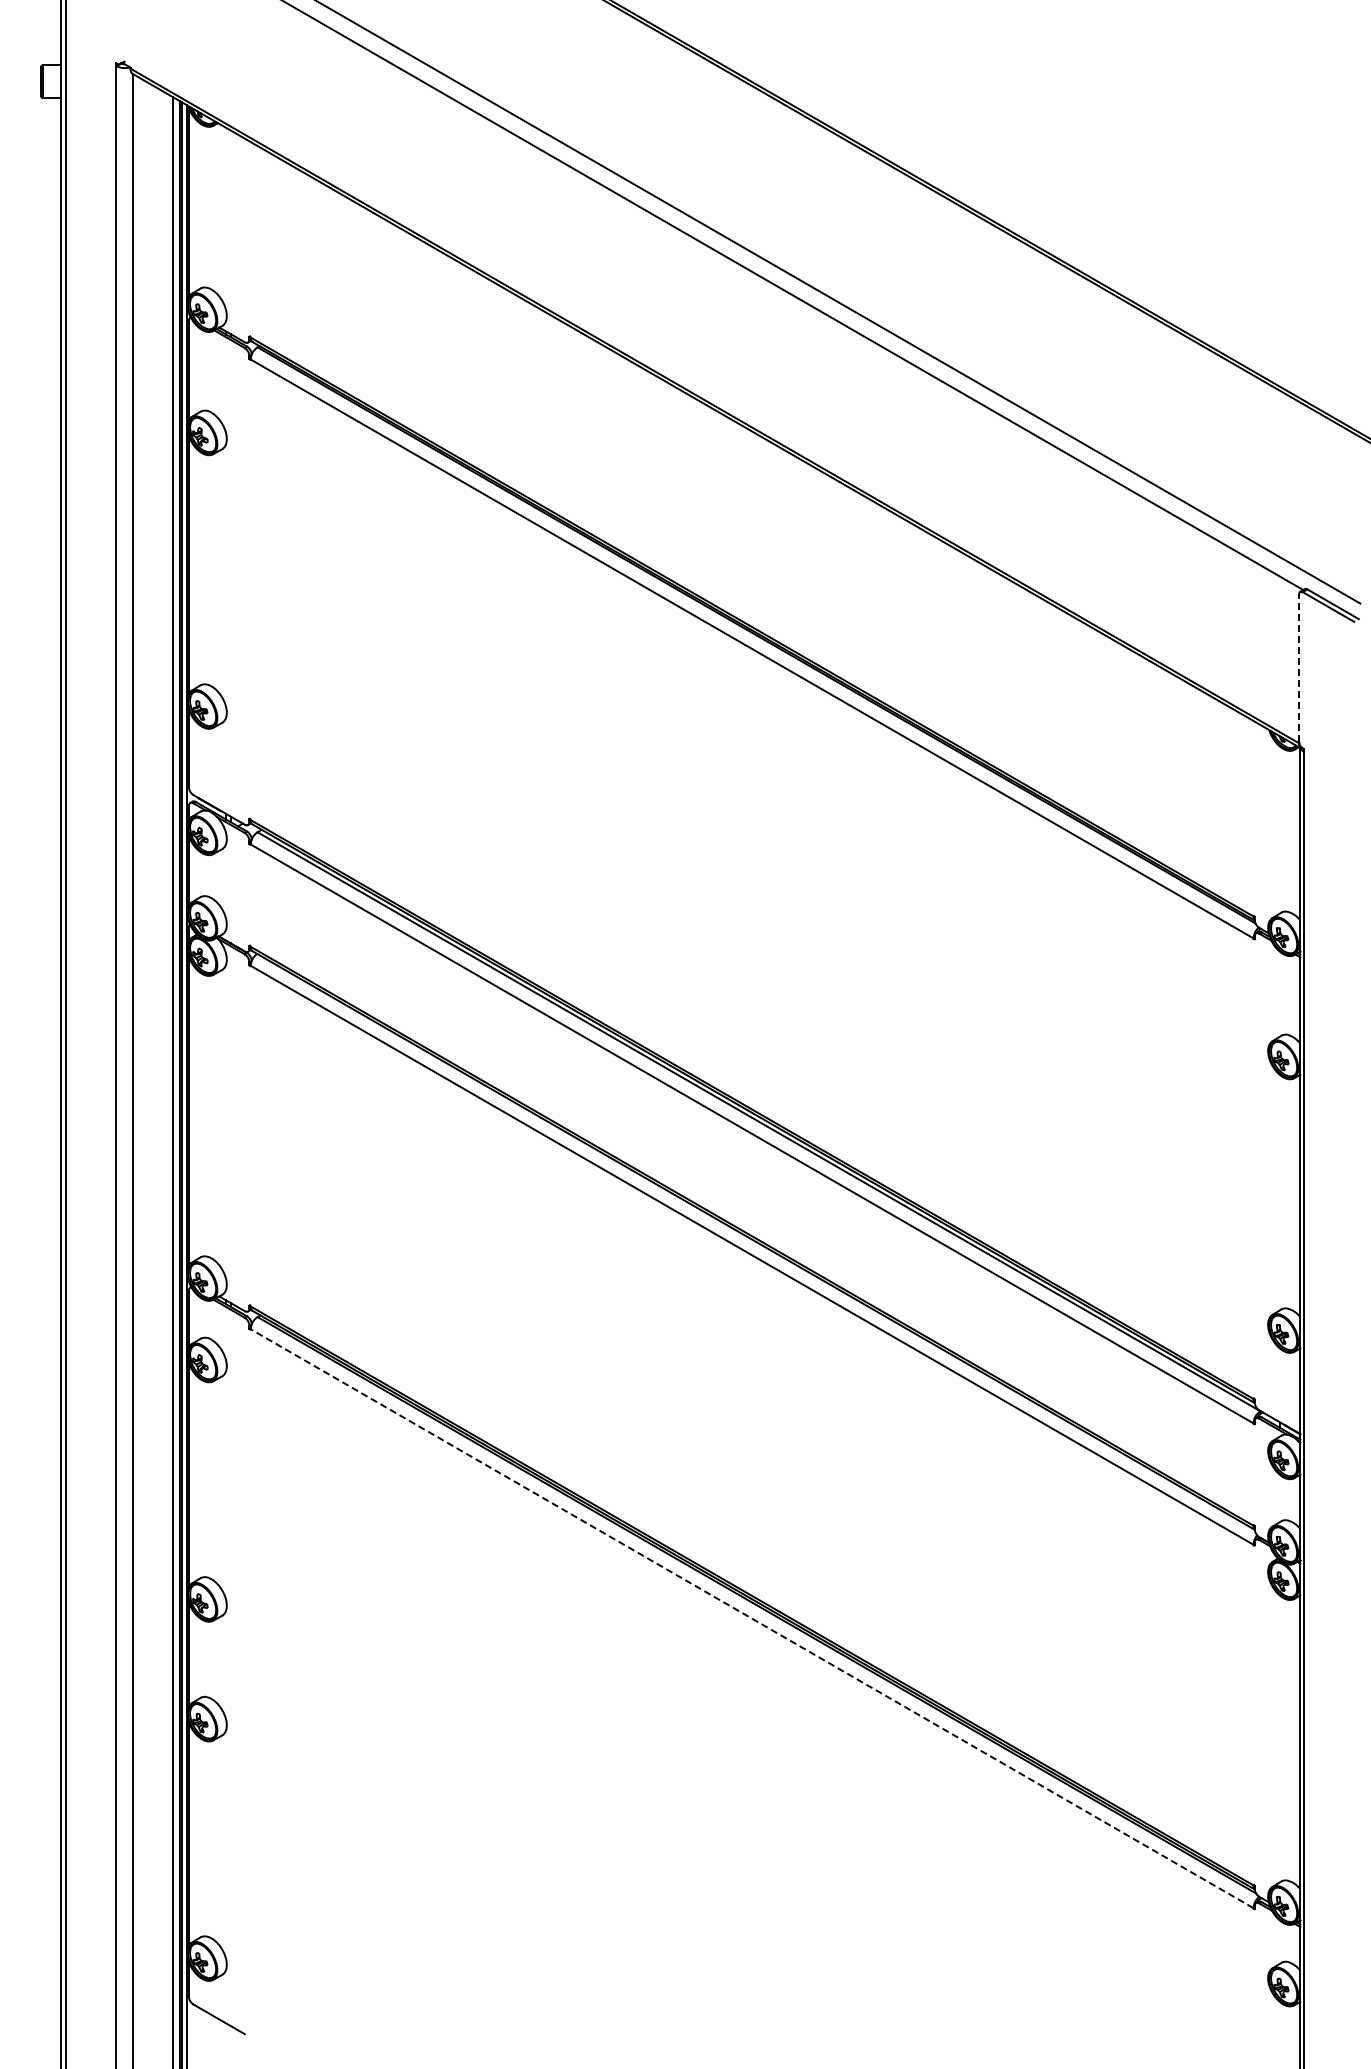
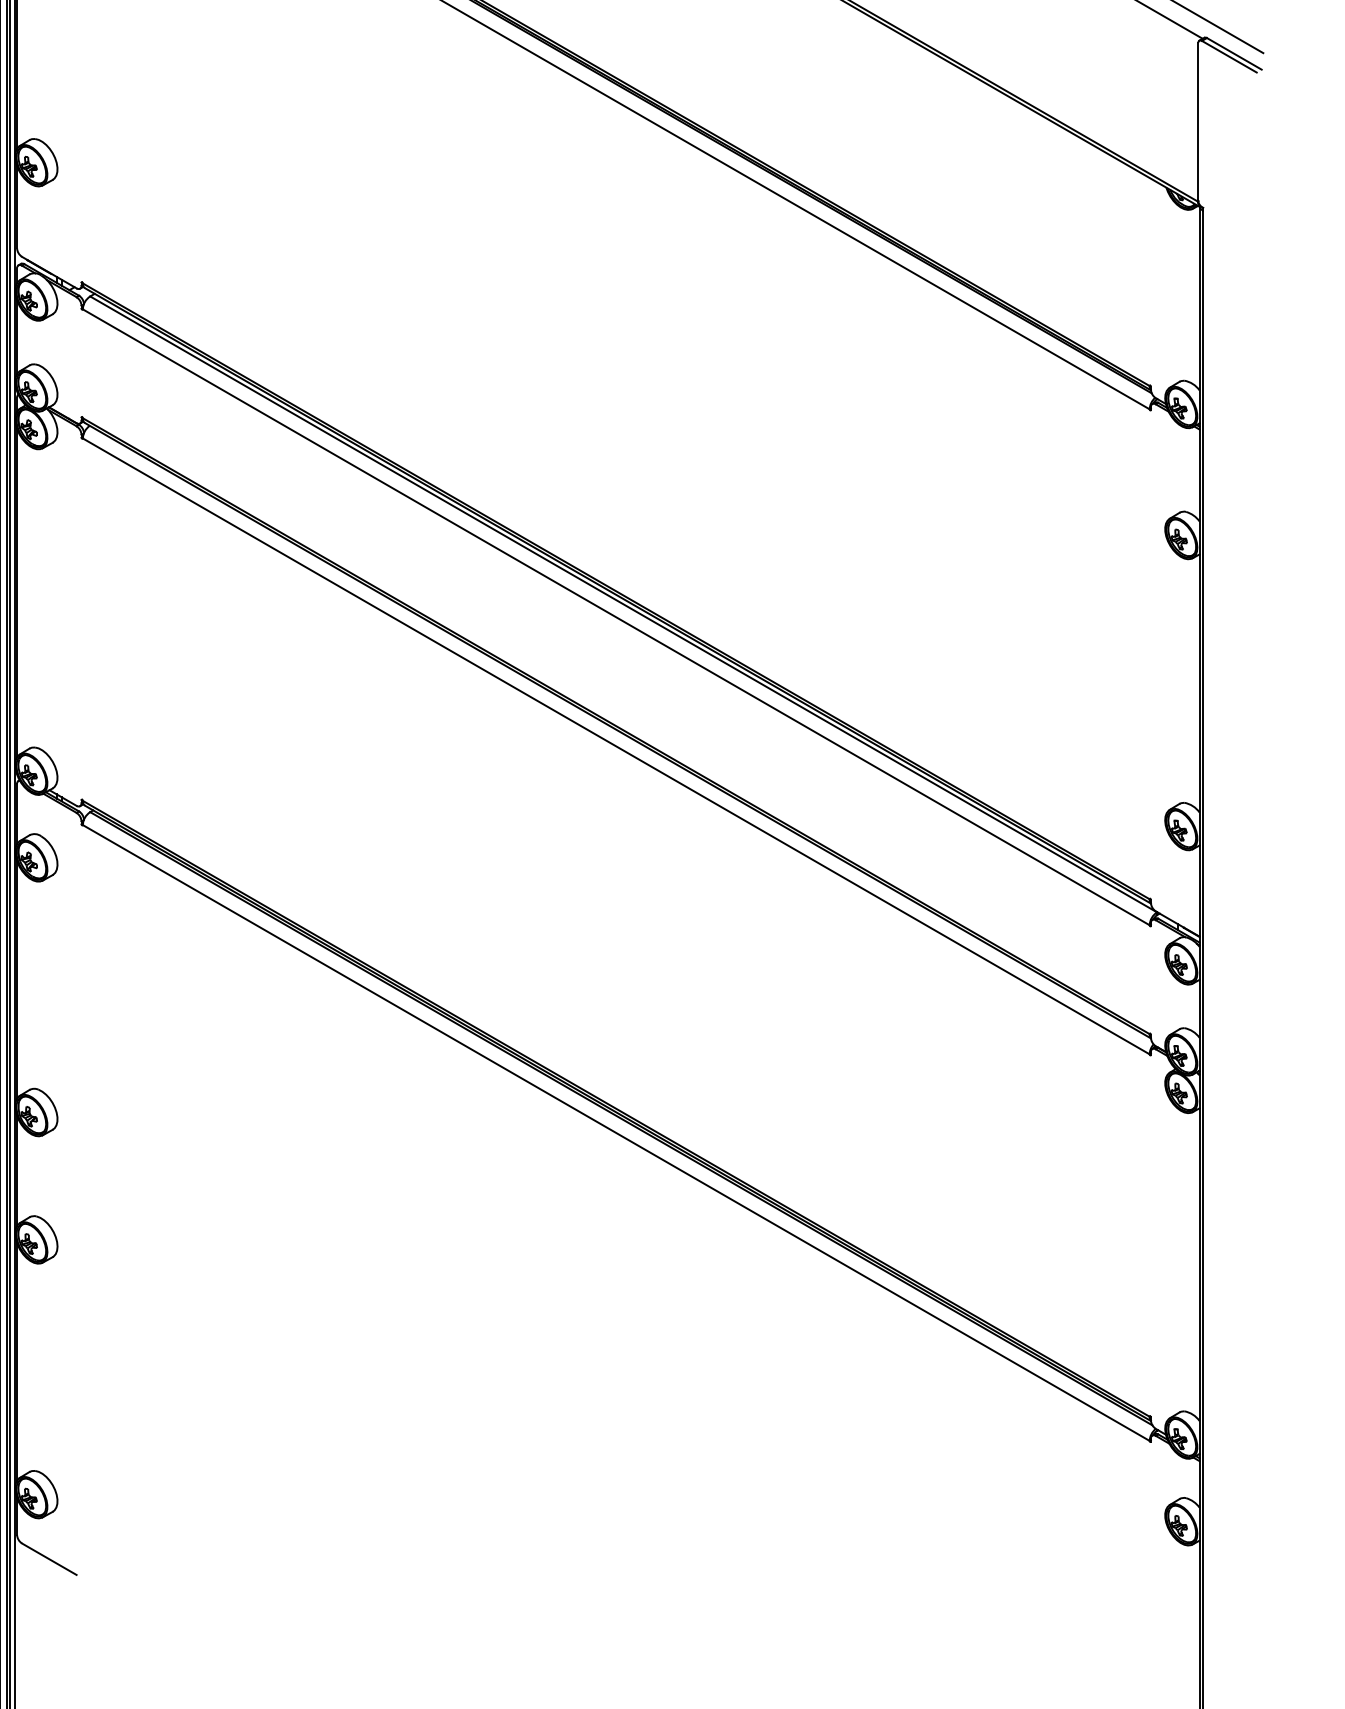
line: (1299, 667) -> (1198, 121), dashed -> solid
line: (752, 1618) -> (616, 1132), dashed -> solid

